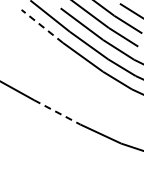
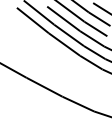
line: (41, 26) -> (32, 20), dashed -> solid
line: (57, 112) -> (44, 87), dashed -> solid

